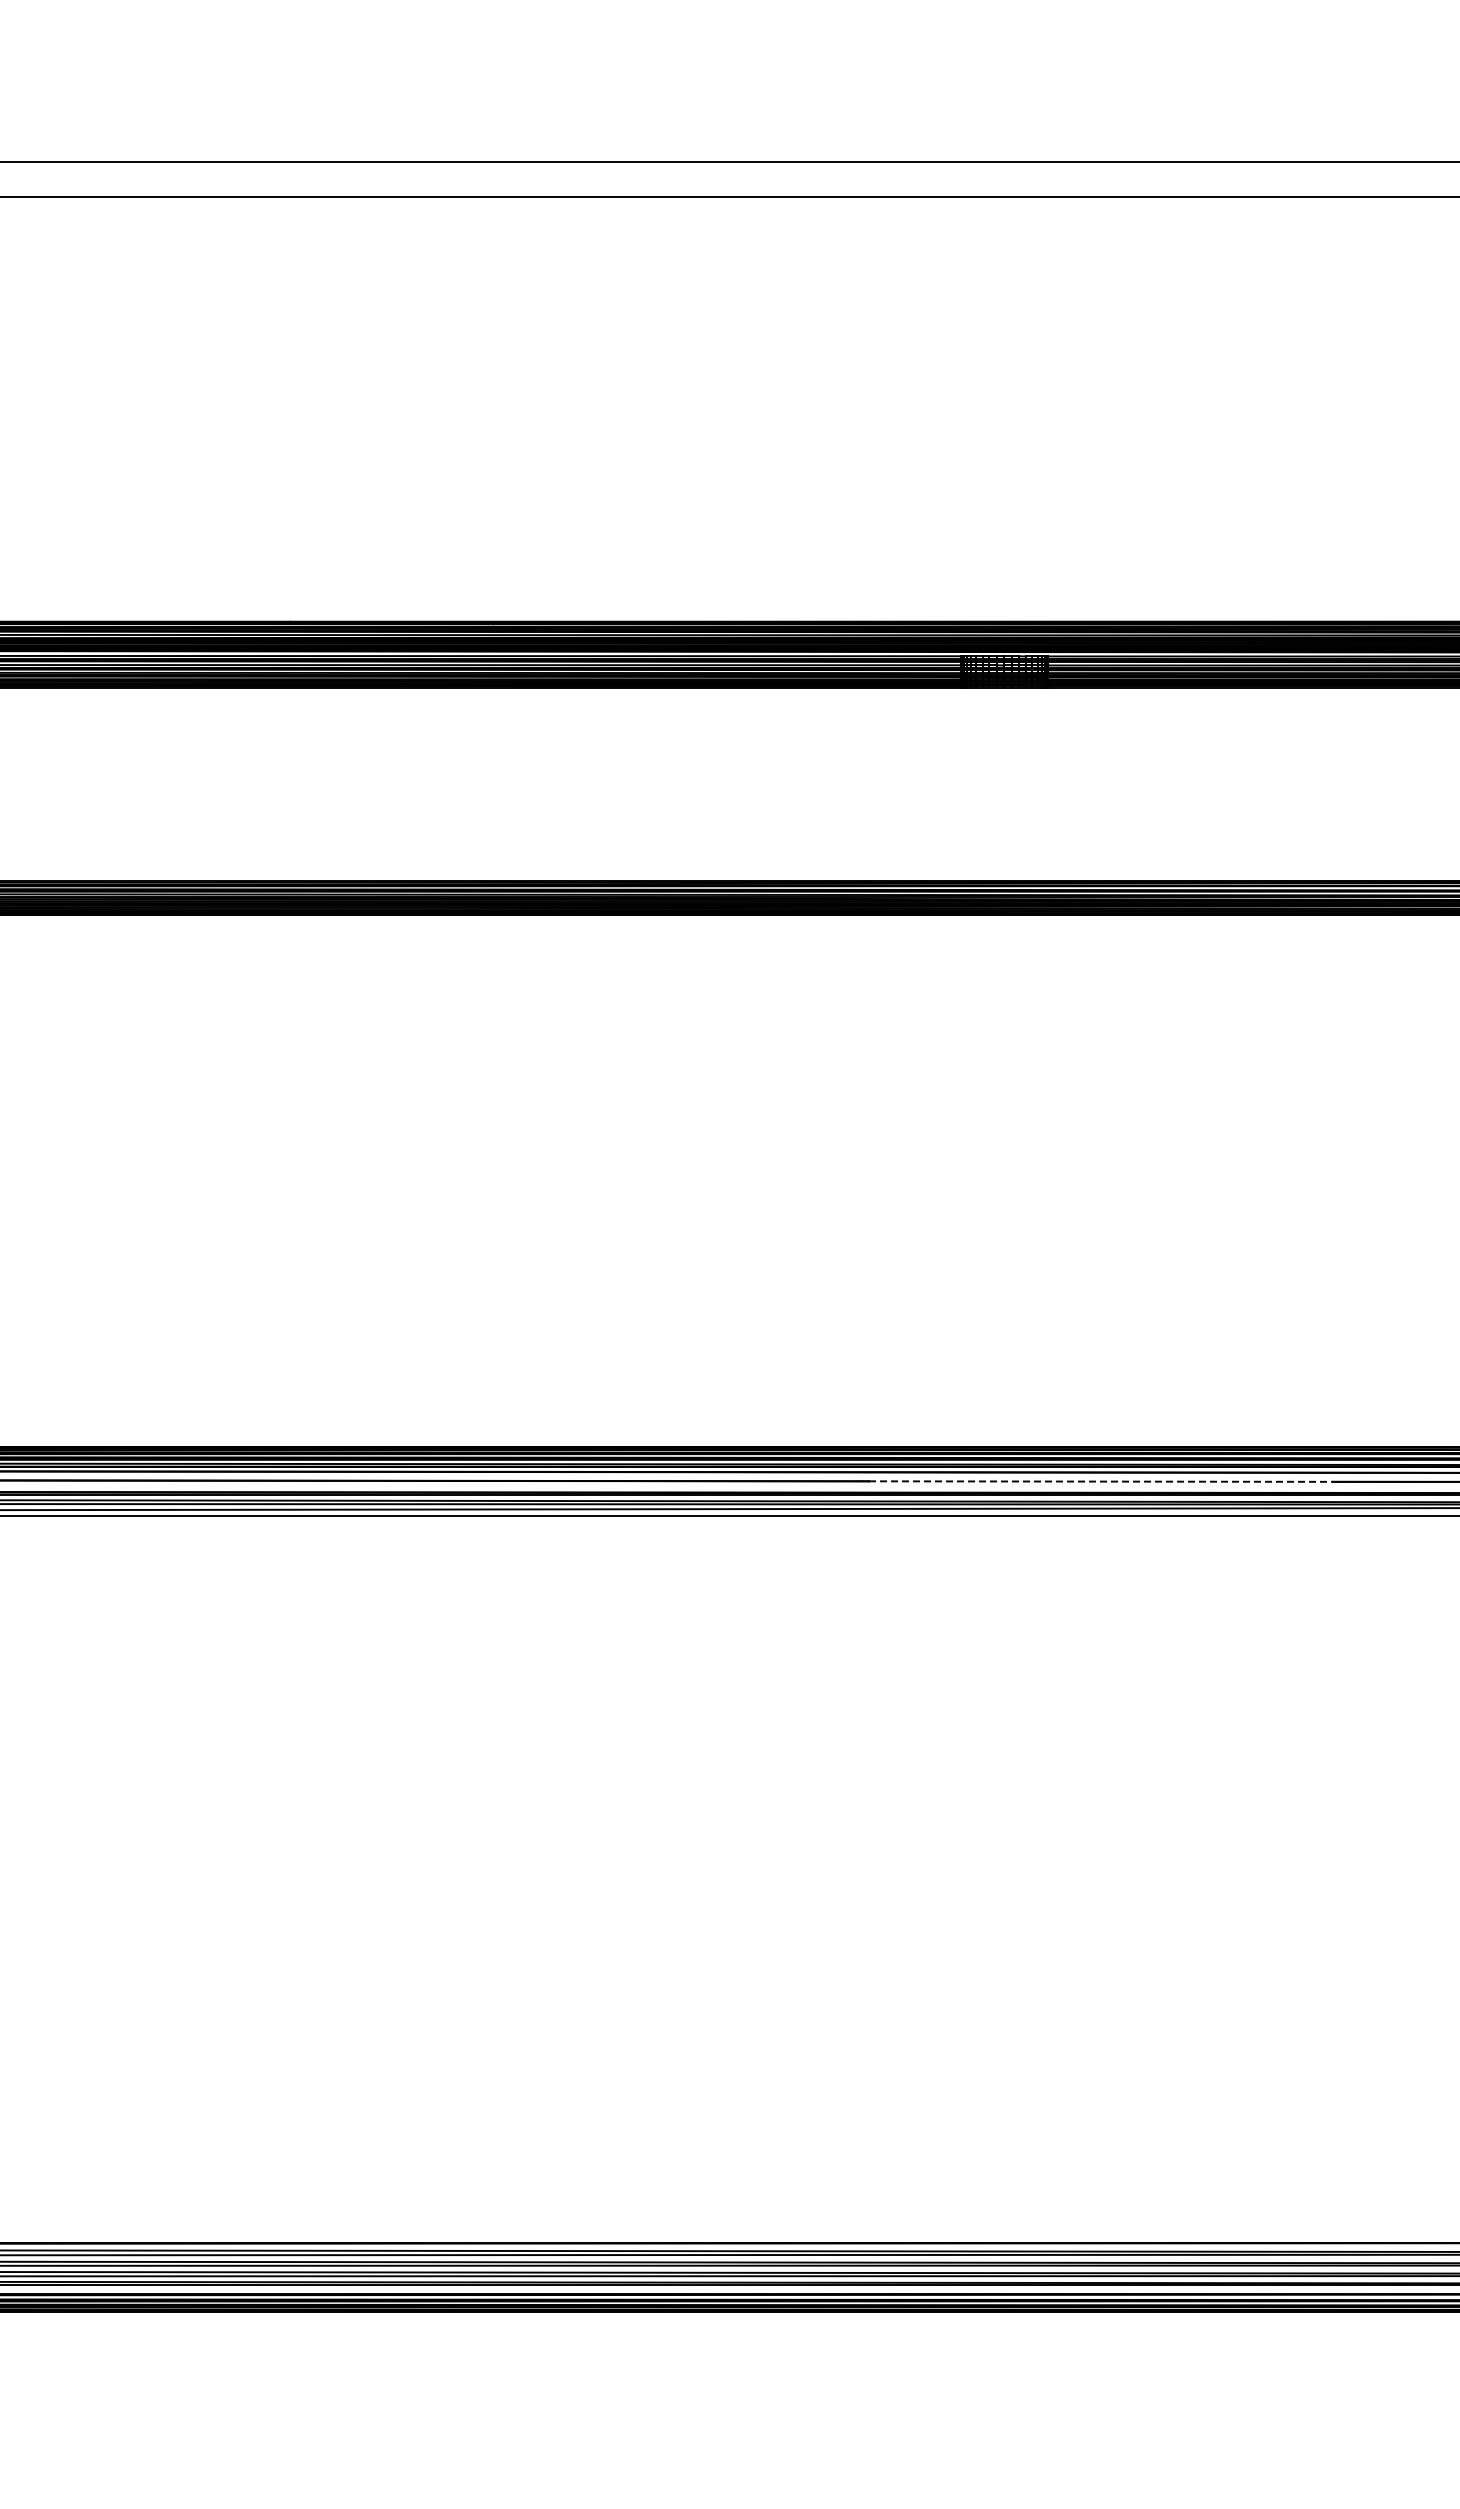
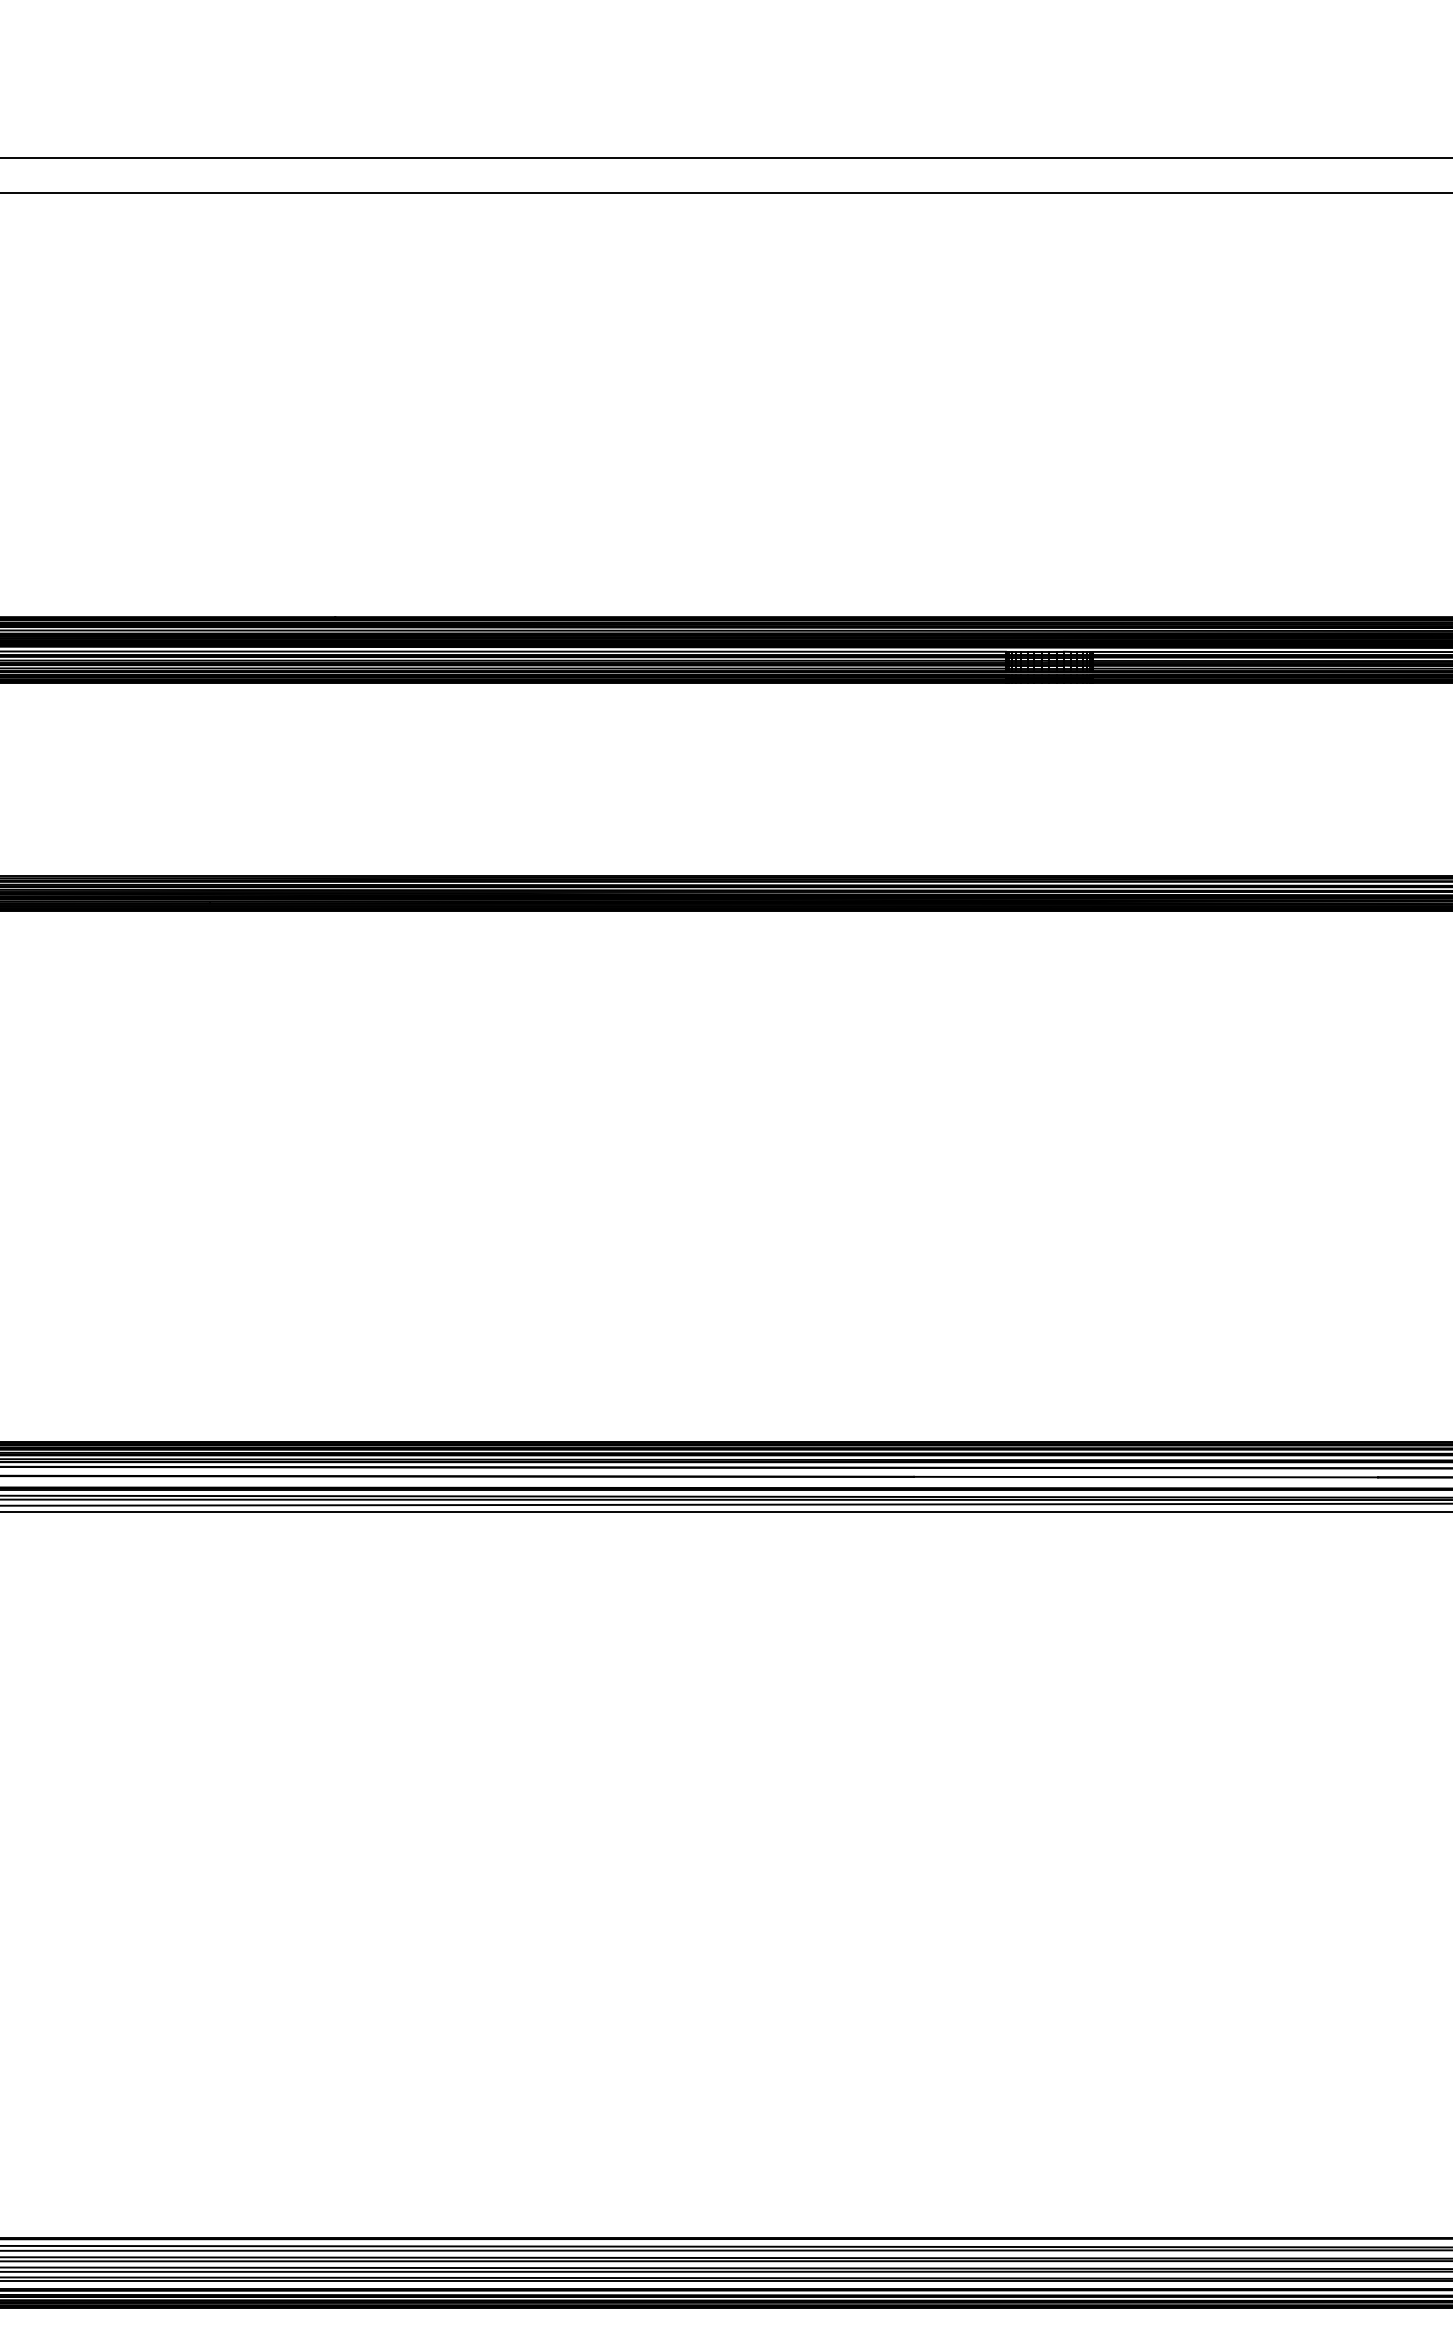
line: (1101, 1481) -> (1146, 1477), dashed -> solid

